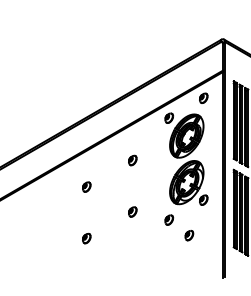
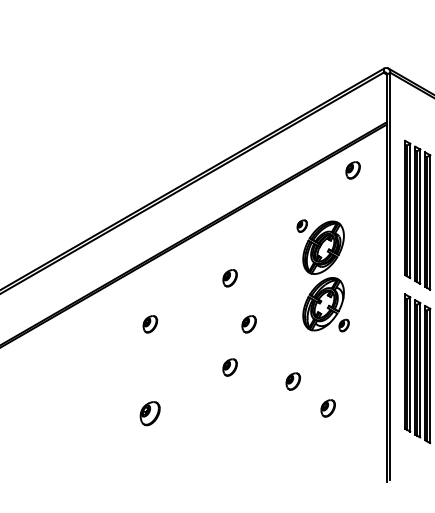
part: (186, 158) -> (323, 274), size x0.7
part: (143, 186) -> (248, 323), added
part: (86, 238) -> (149, 413), size x1.4

